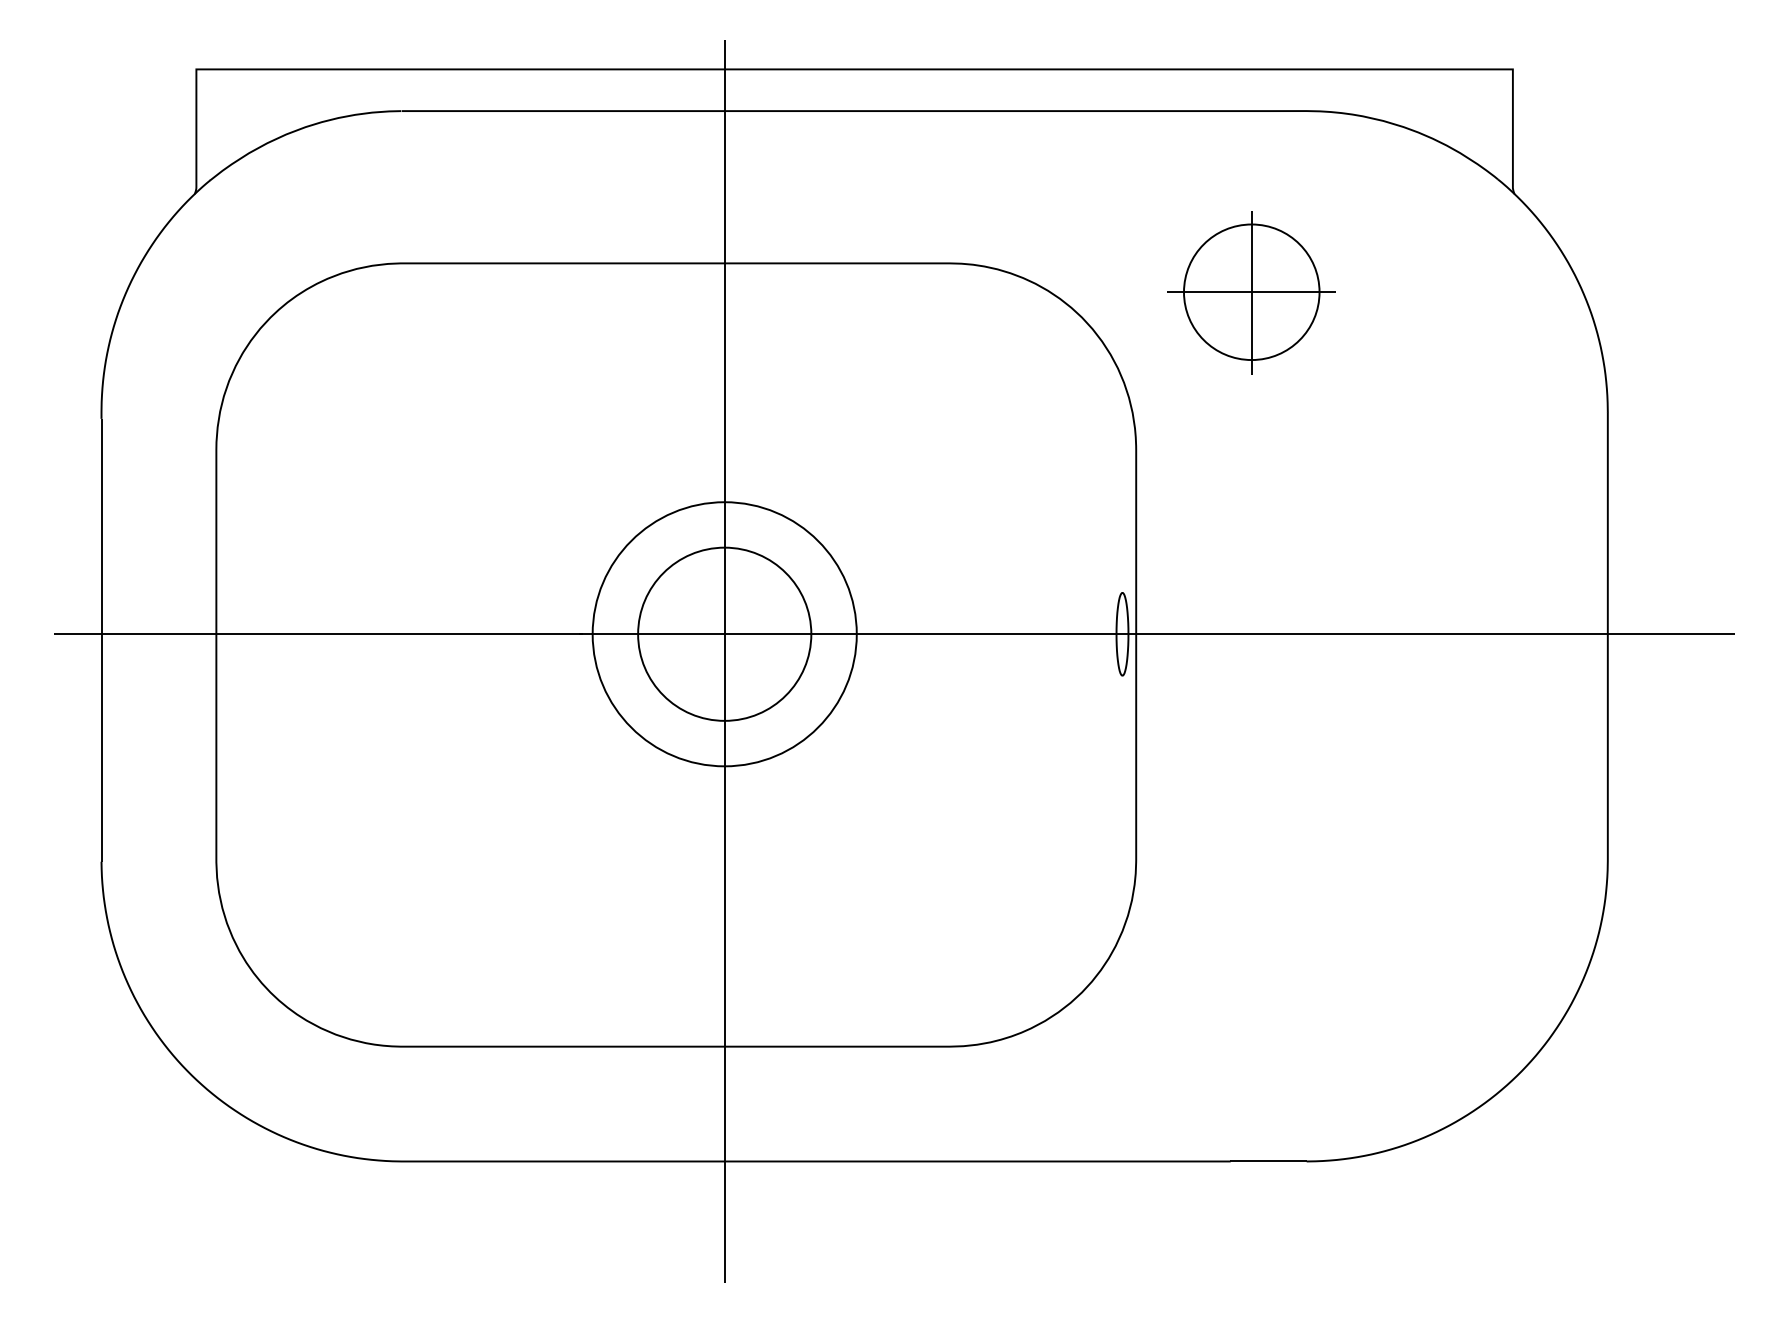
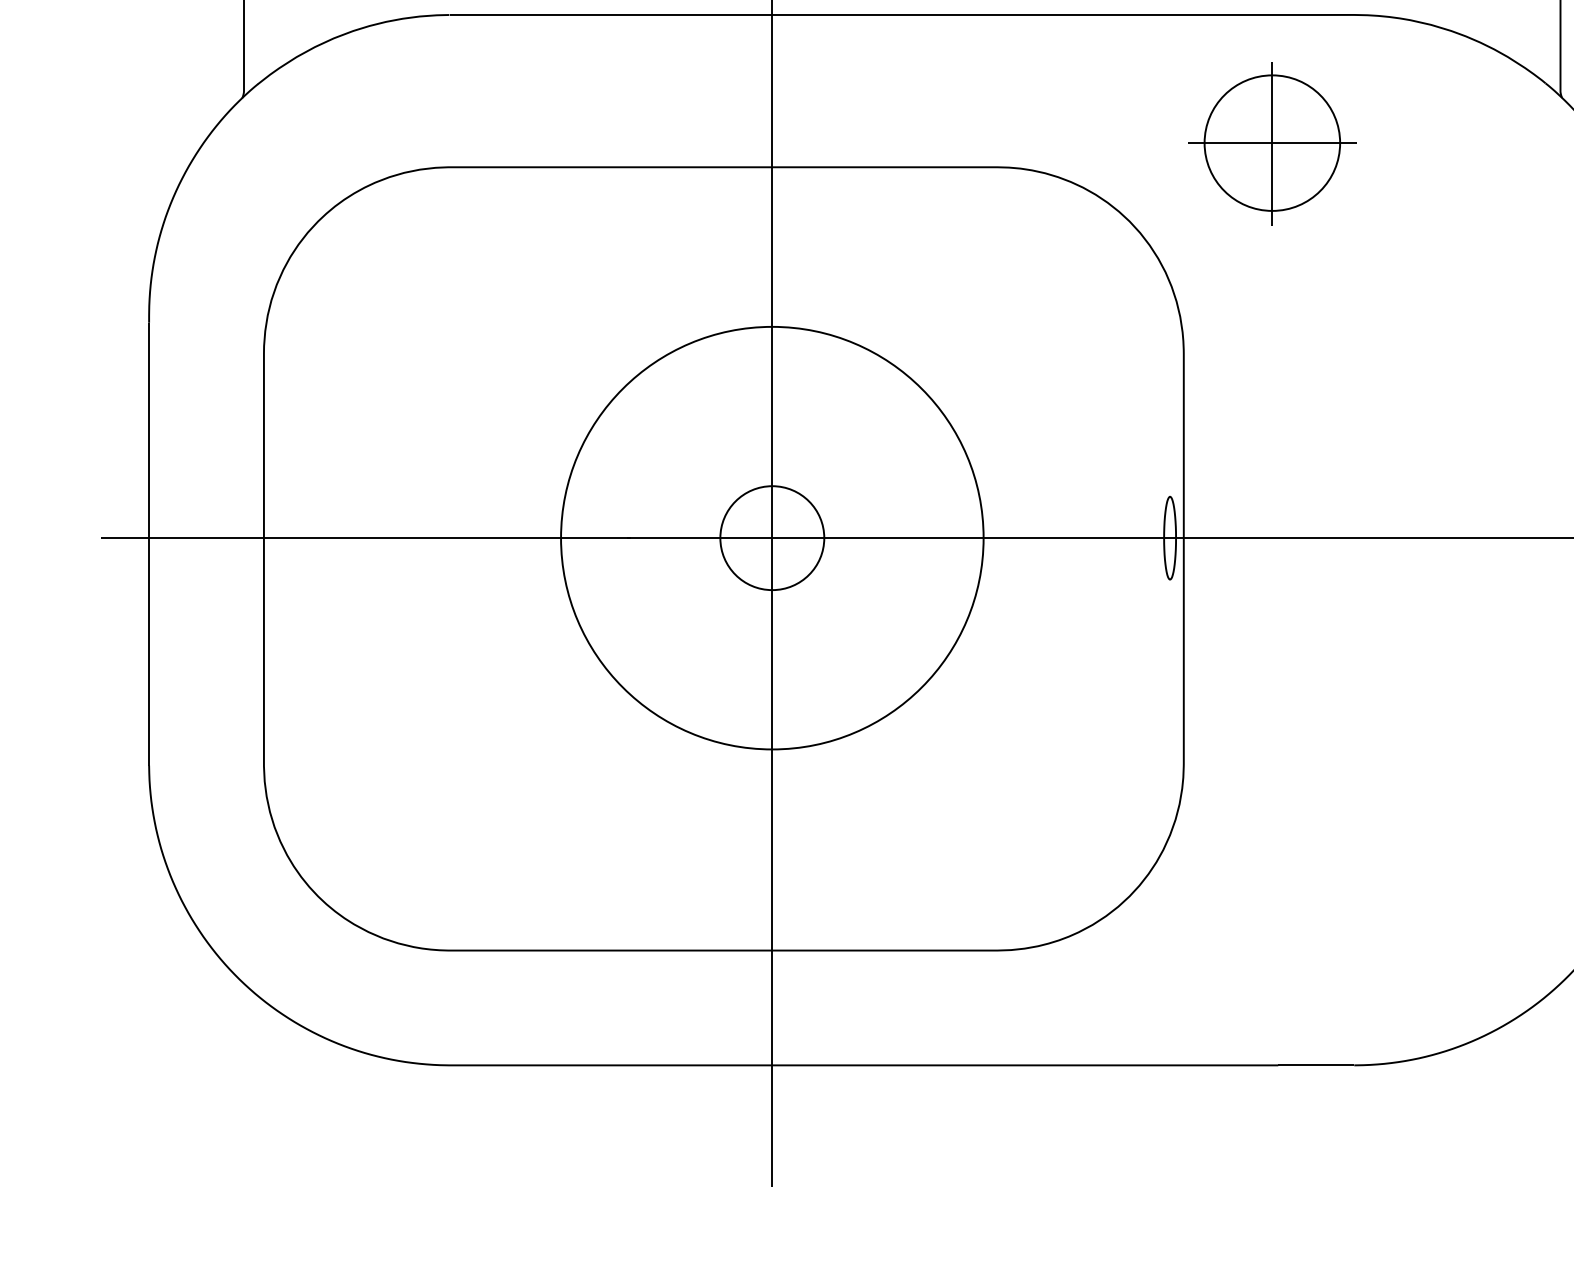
part: (1251, 292) -> (1272, 143), moved
circle: (724, 633) -> (772, 537), size x0.6
circle: (724, 634) -> (772, 538), size x1.6

